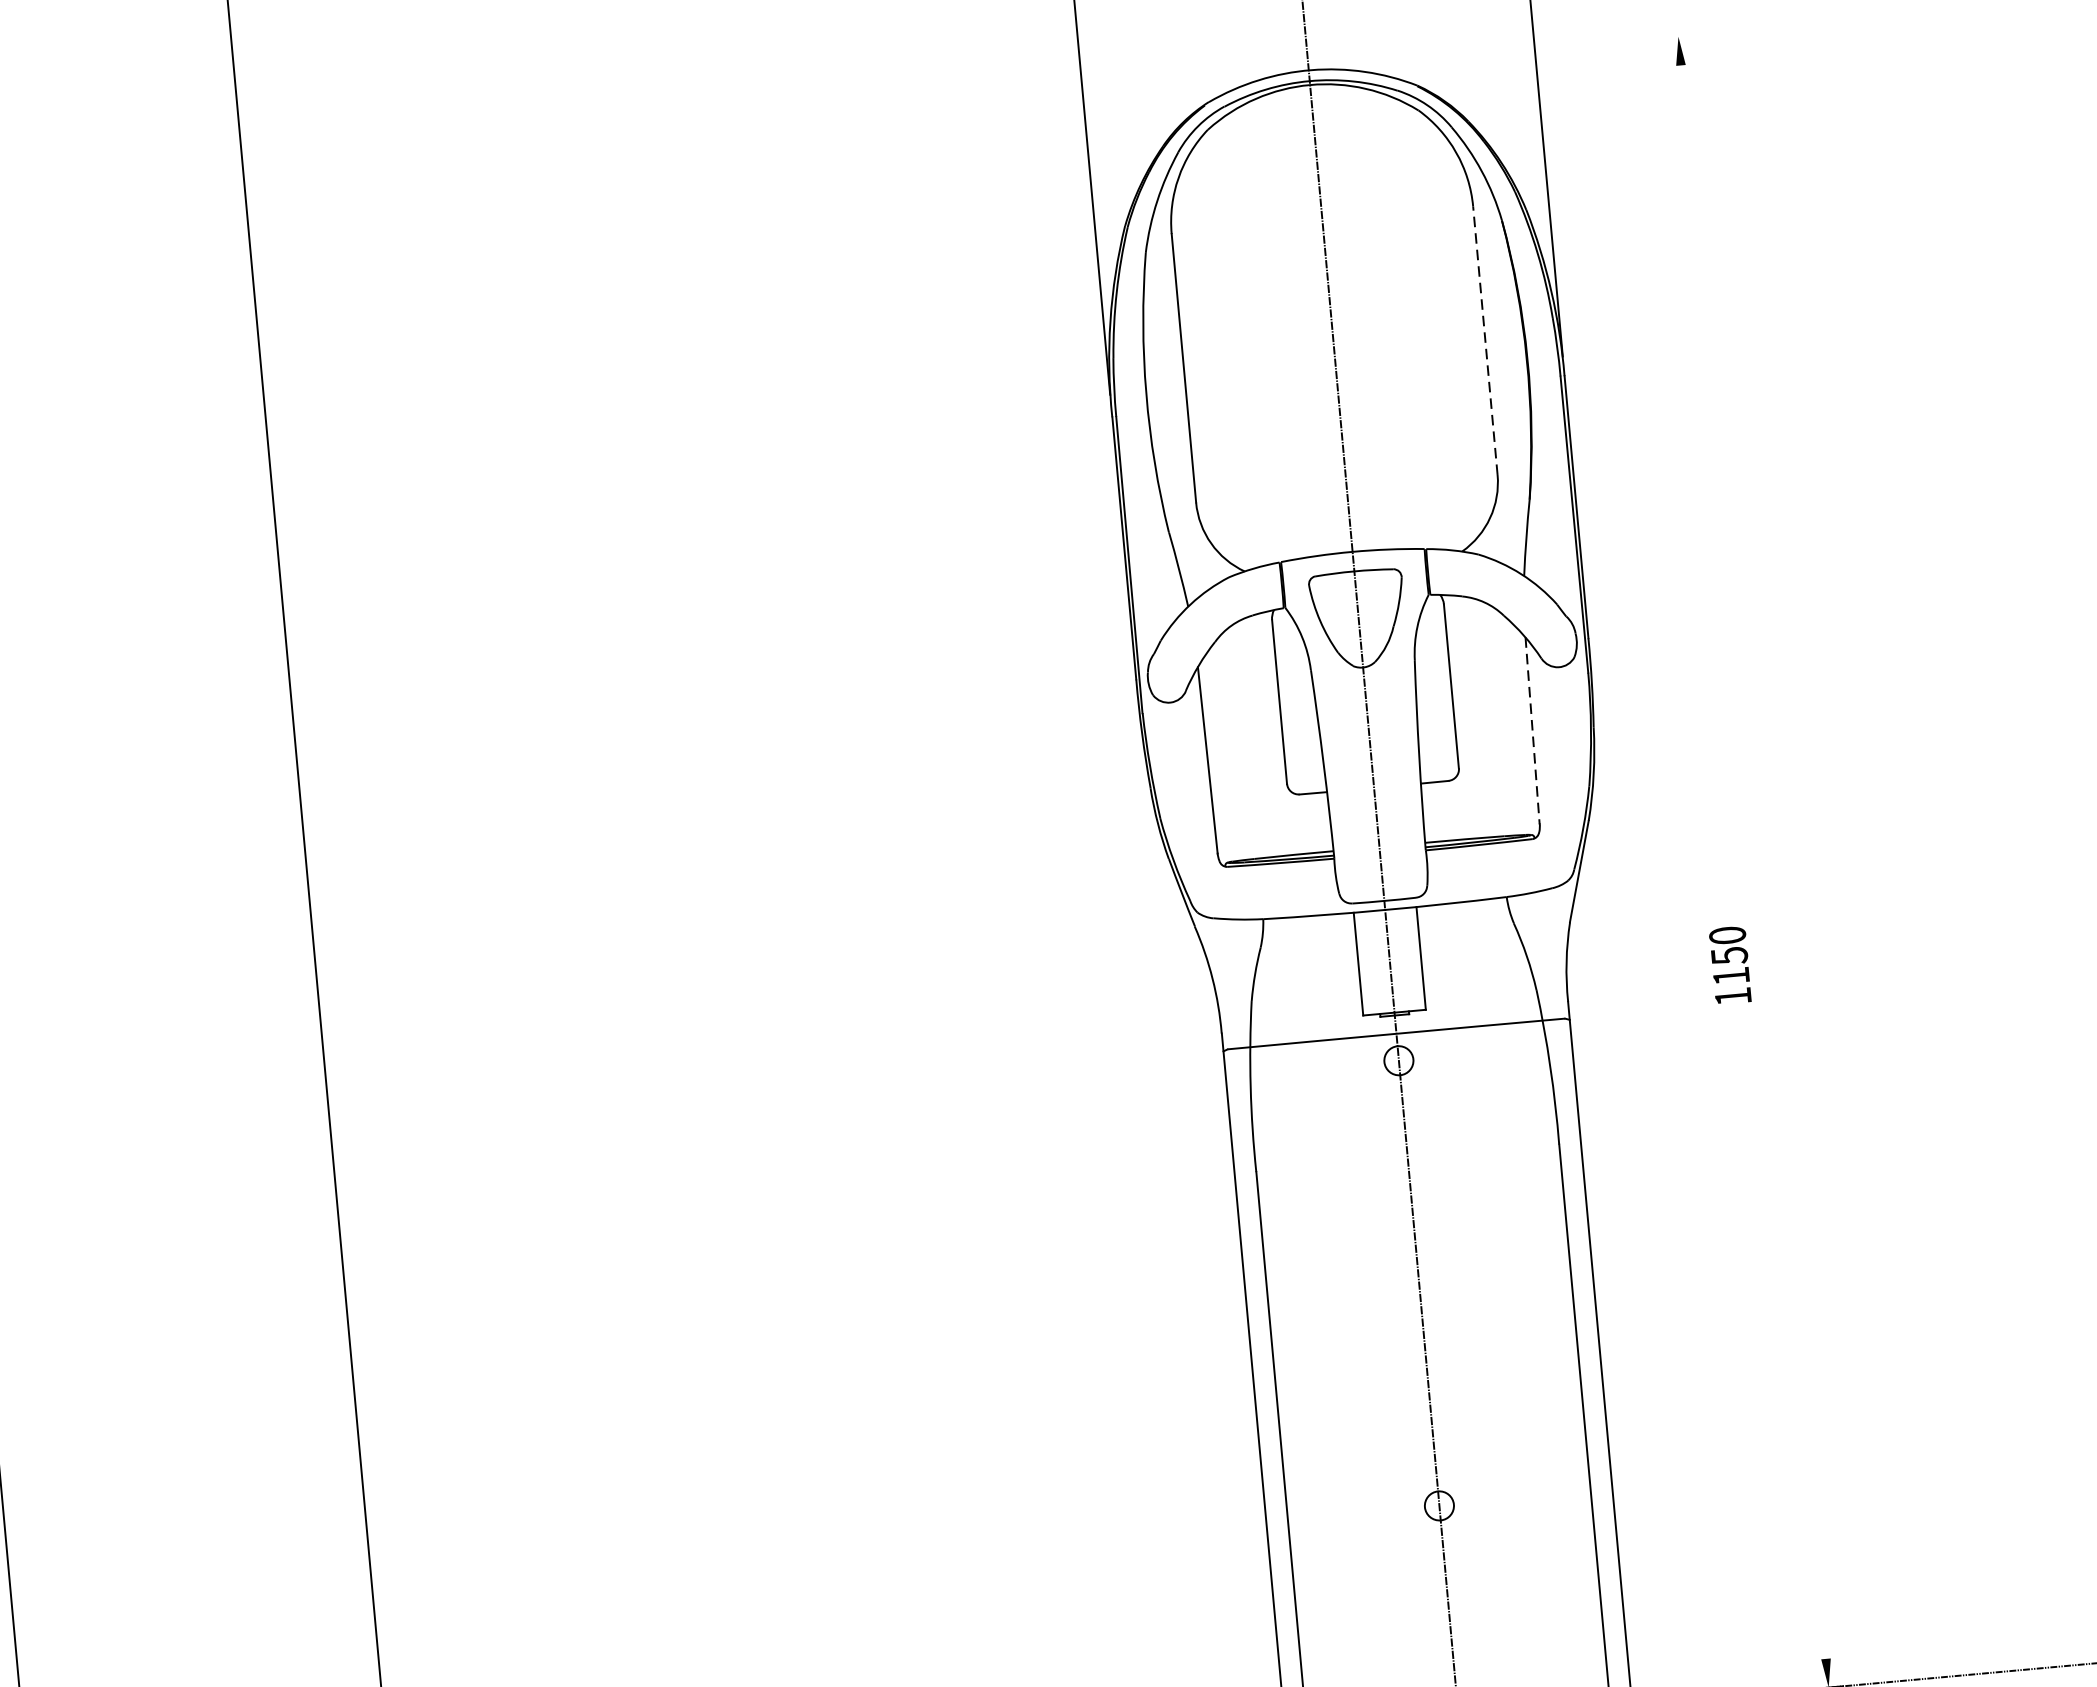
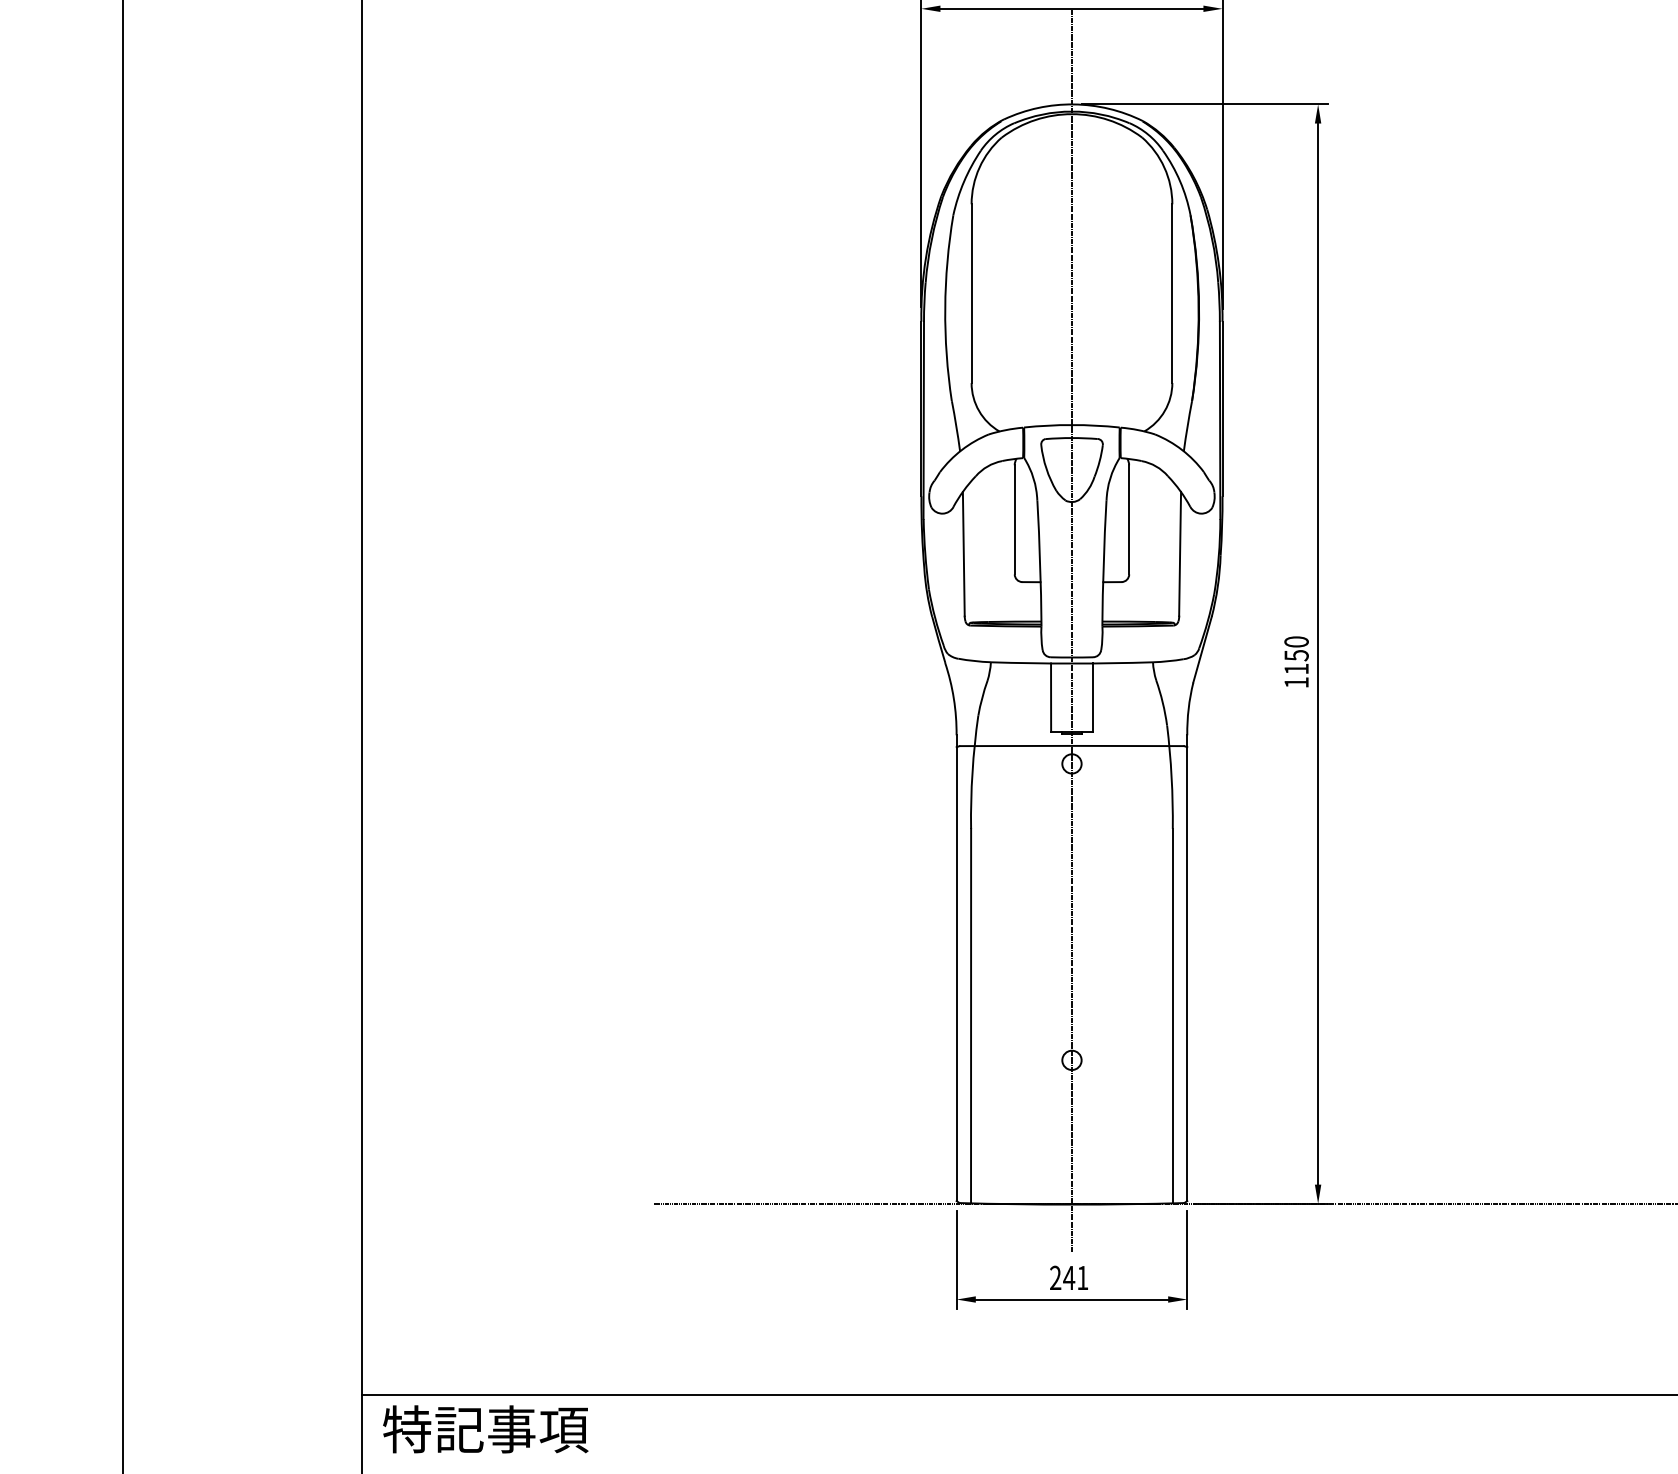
line: (1507, 52) -> (1204, 104), added
line: (1485, 340) -> (1172, 293), dashed -> solid
line: (1533, 731) -> (1180, 554), dashed -> solid
line: (1754, 861) -> (1318, 653), added
text: (1730, 964) -> (1296, 661), moved

